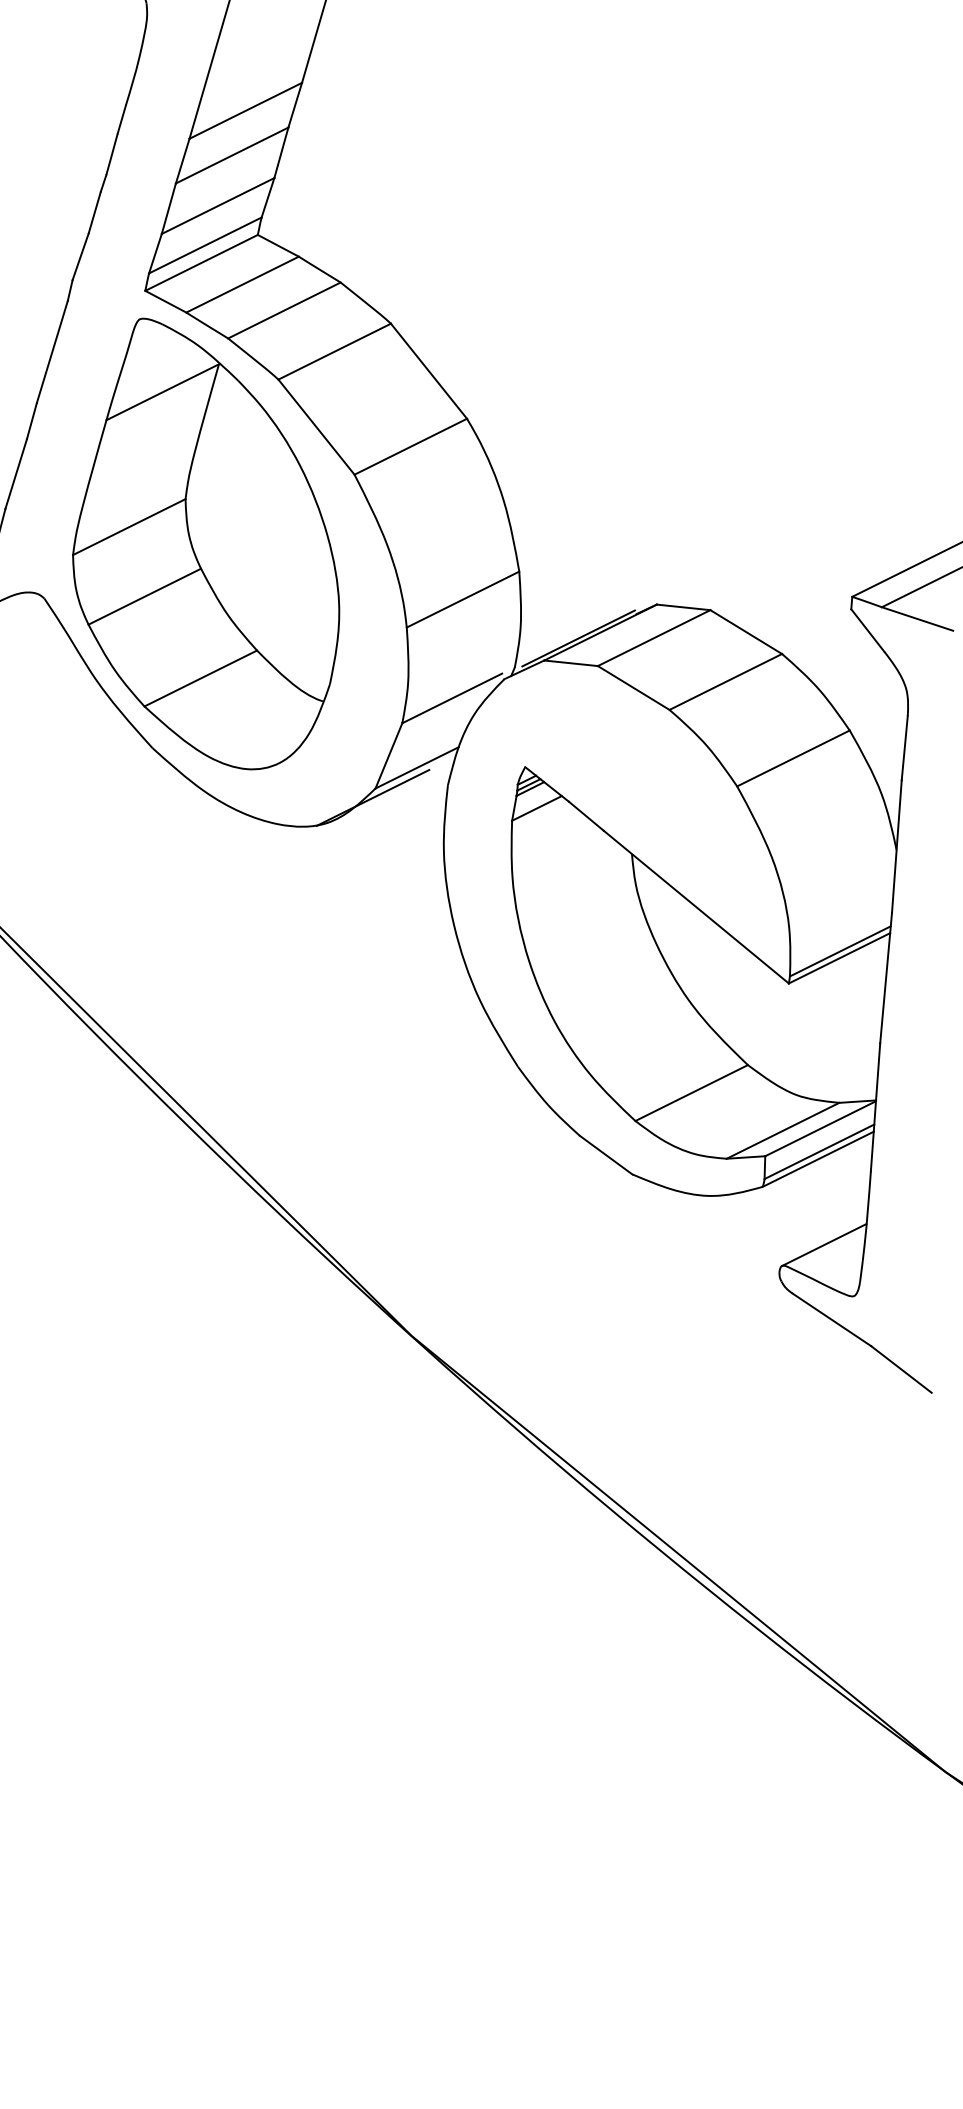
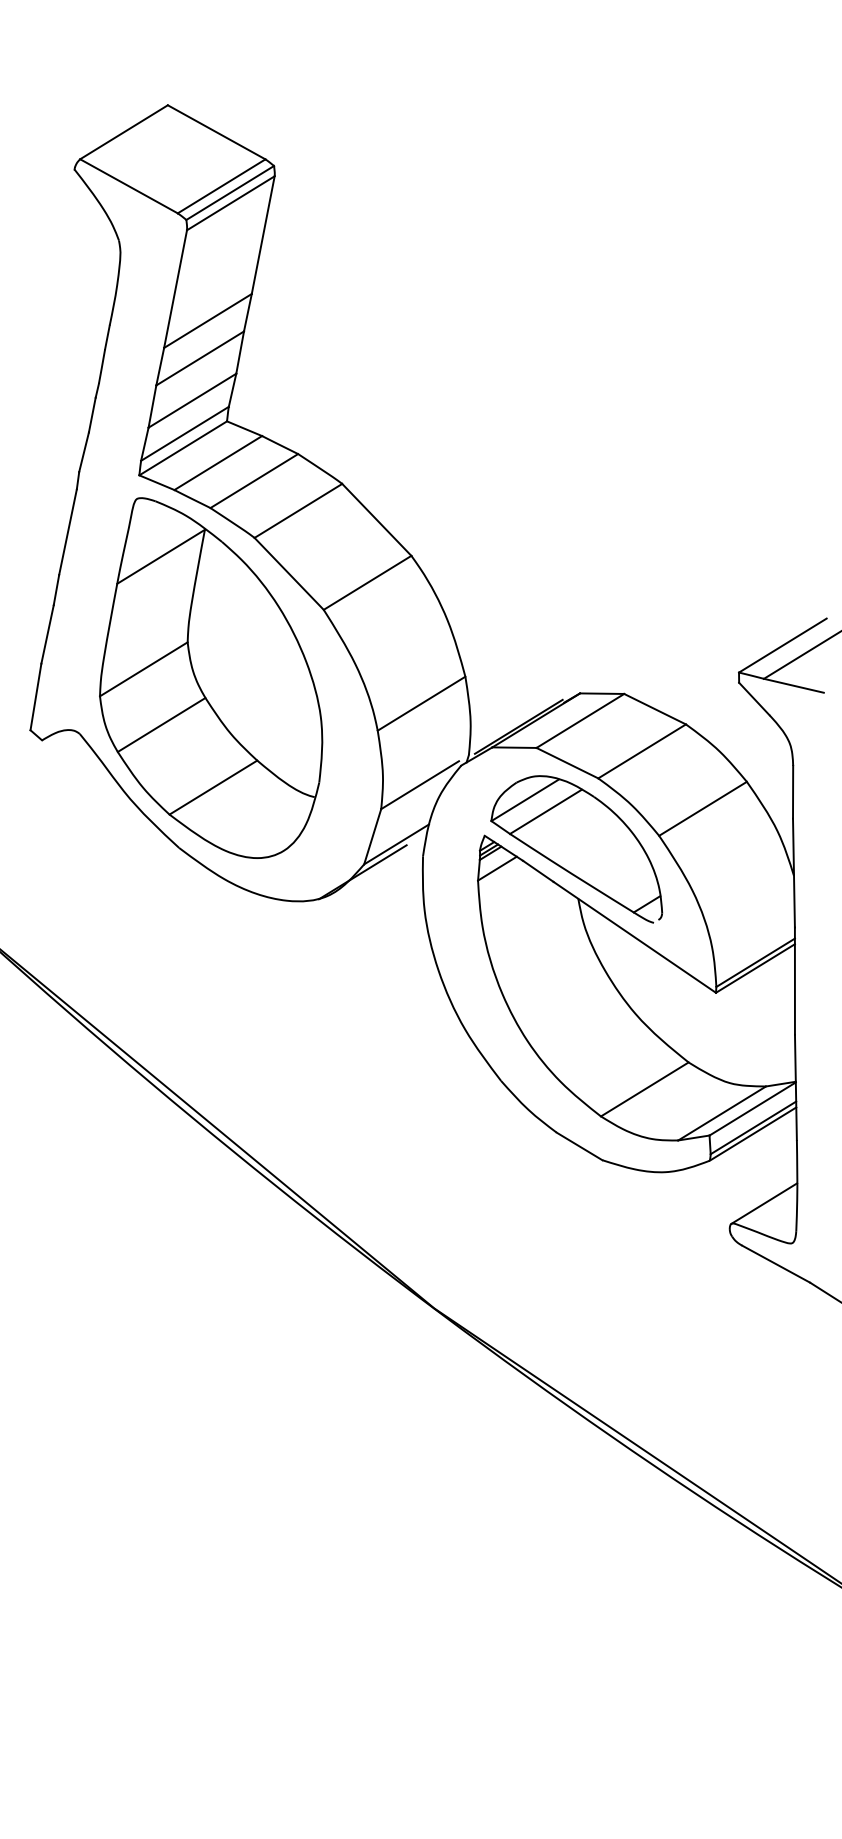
part: (635, 793) -> (576, 849), added

